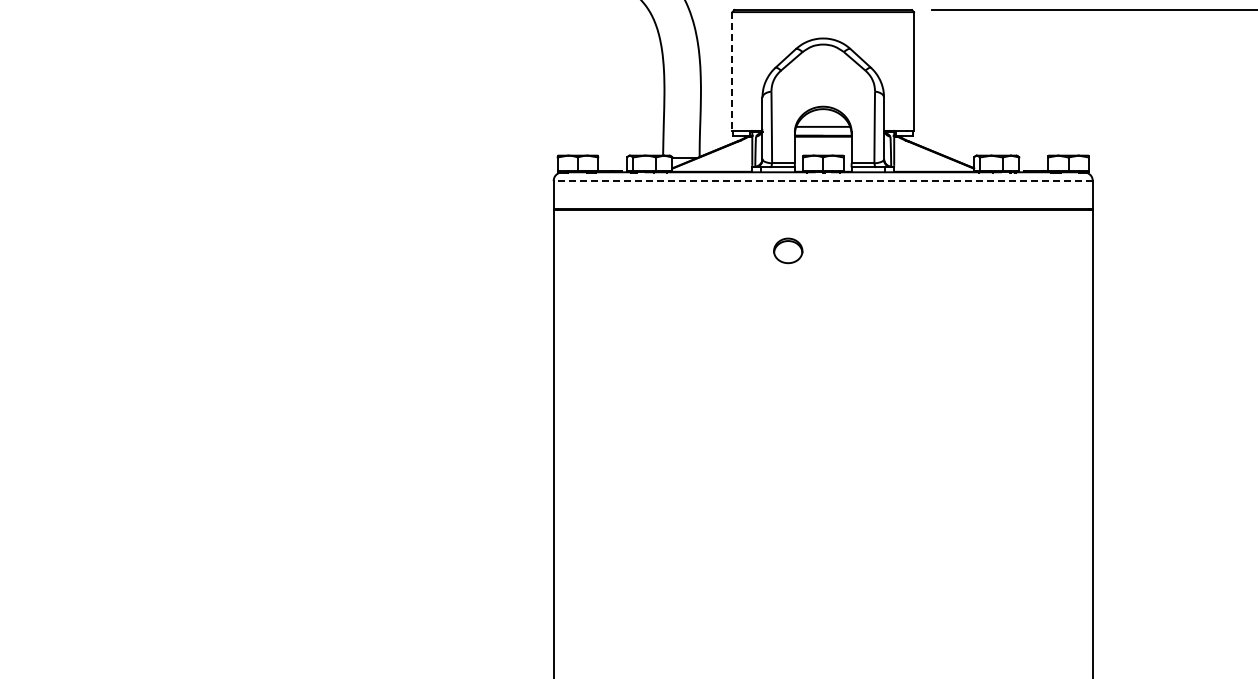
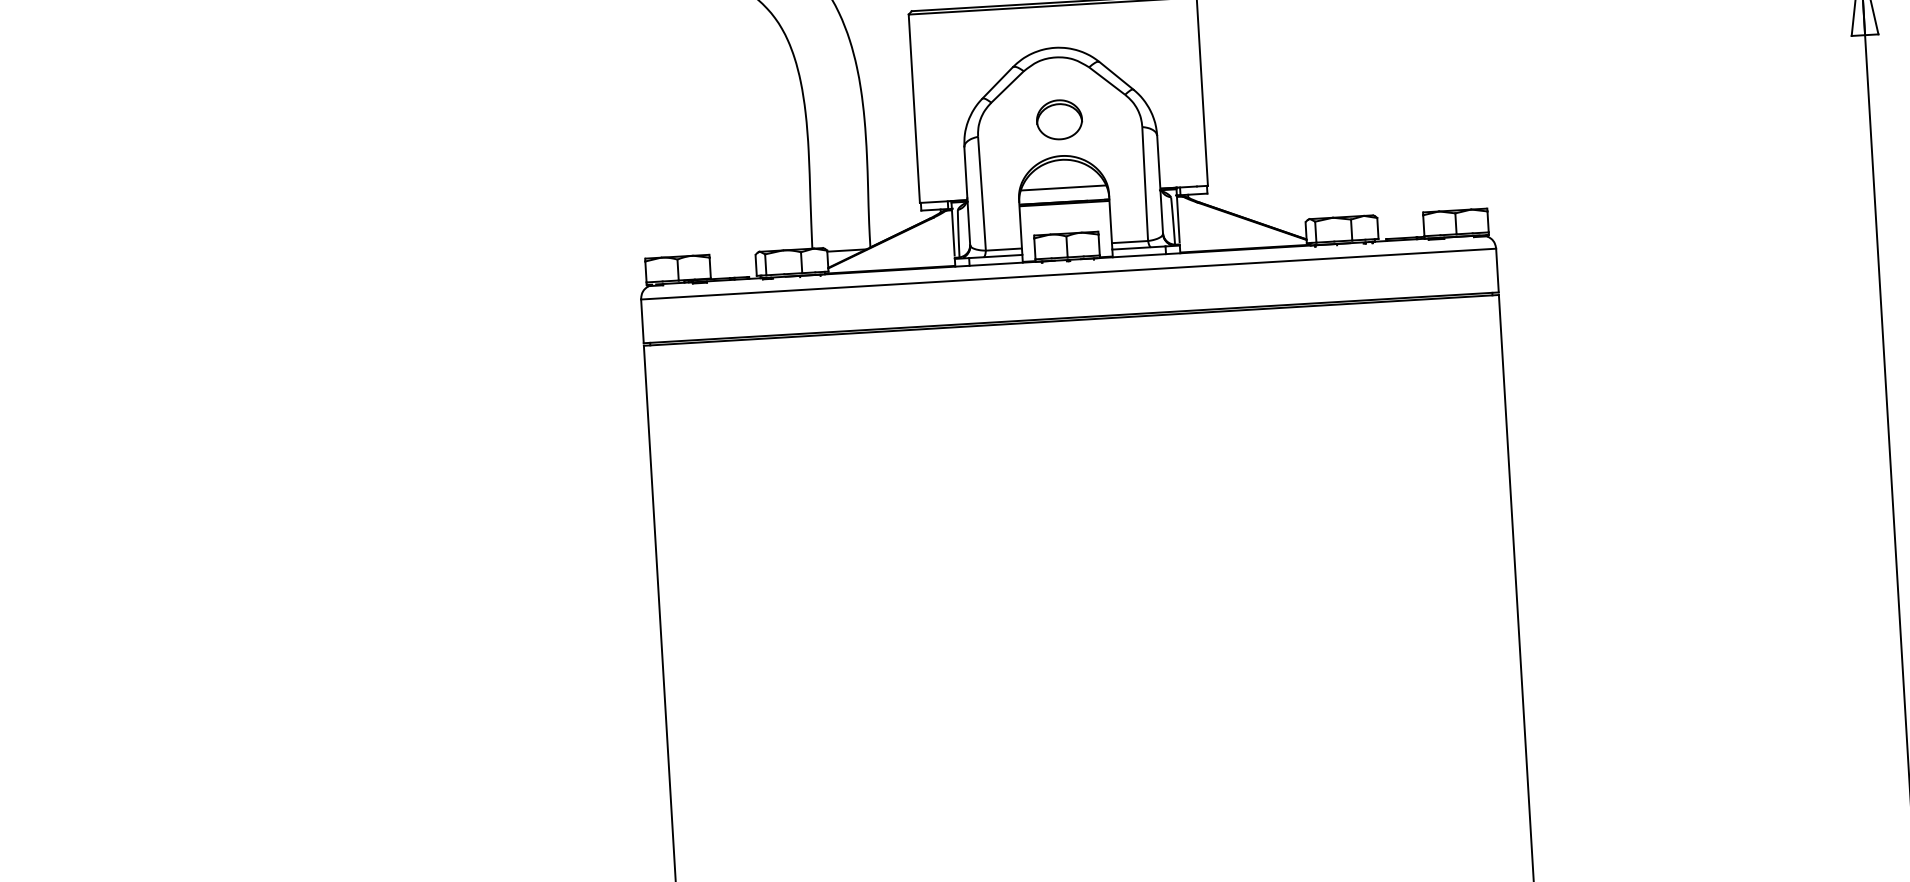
line: (732, 72) -> (914, 110), dashed -> solid
line: (823, 181) -> (1069, 274), dashed -> solid
part: (788, 250) -> (1059, 119), moved

